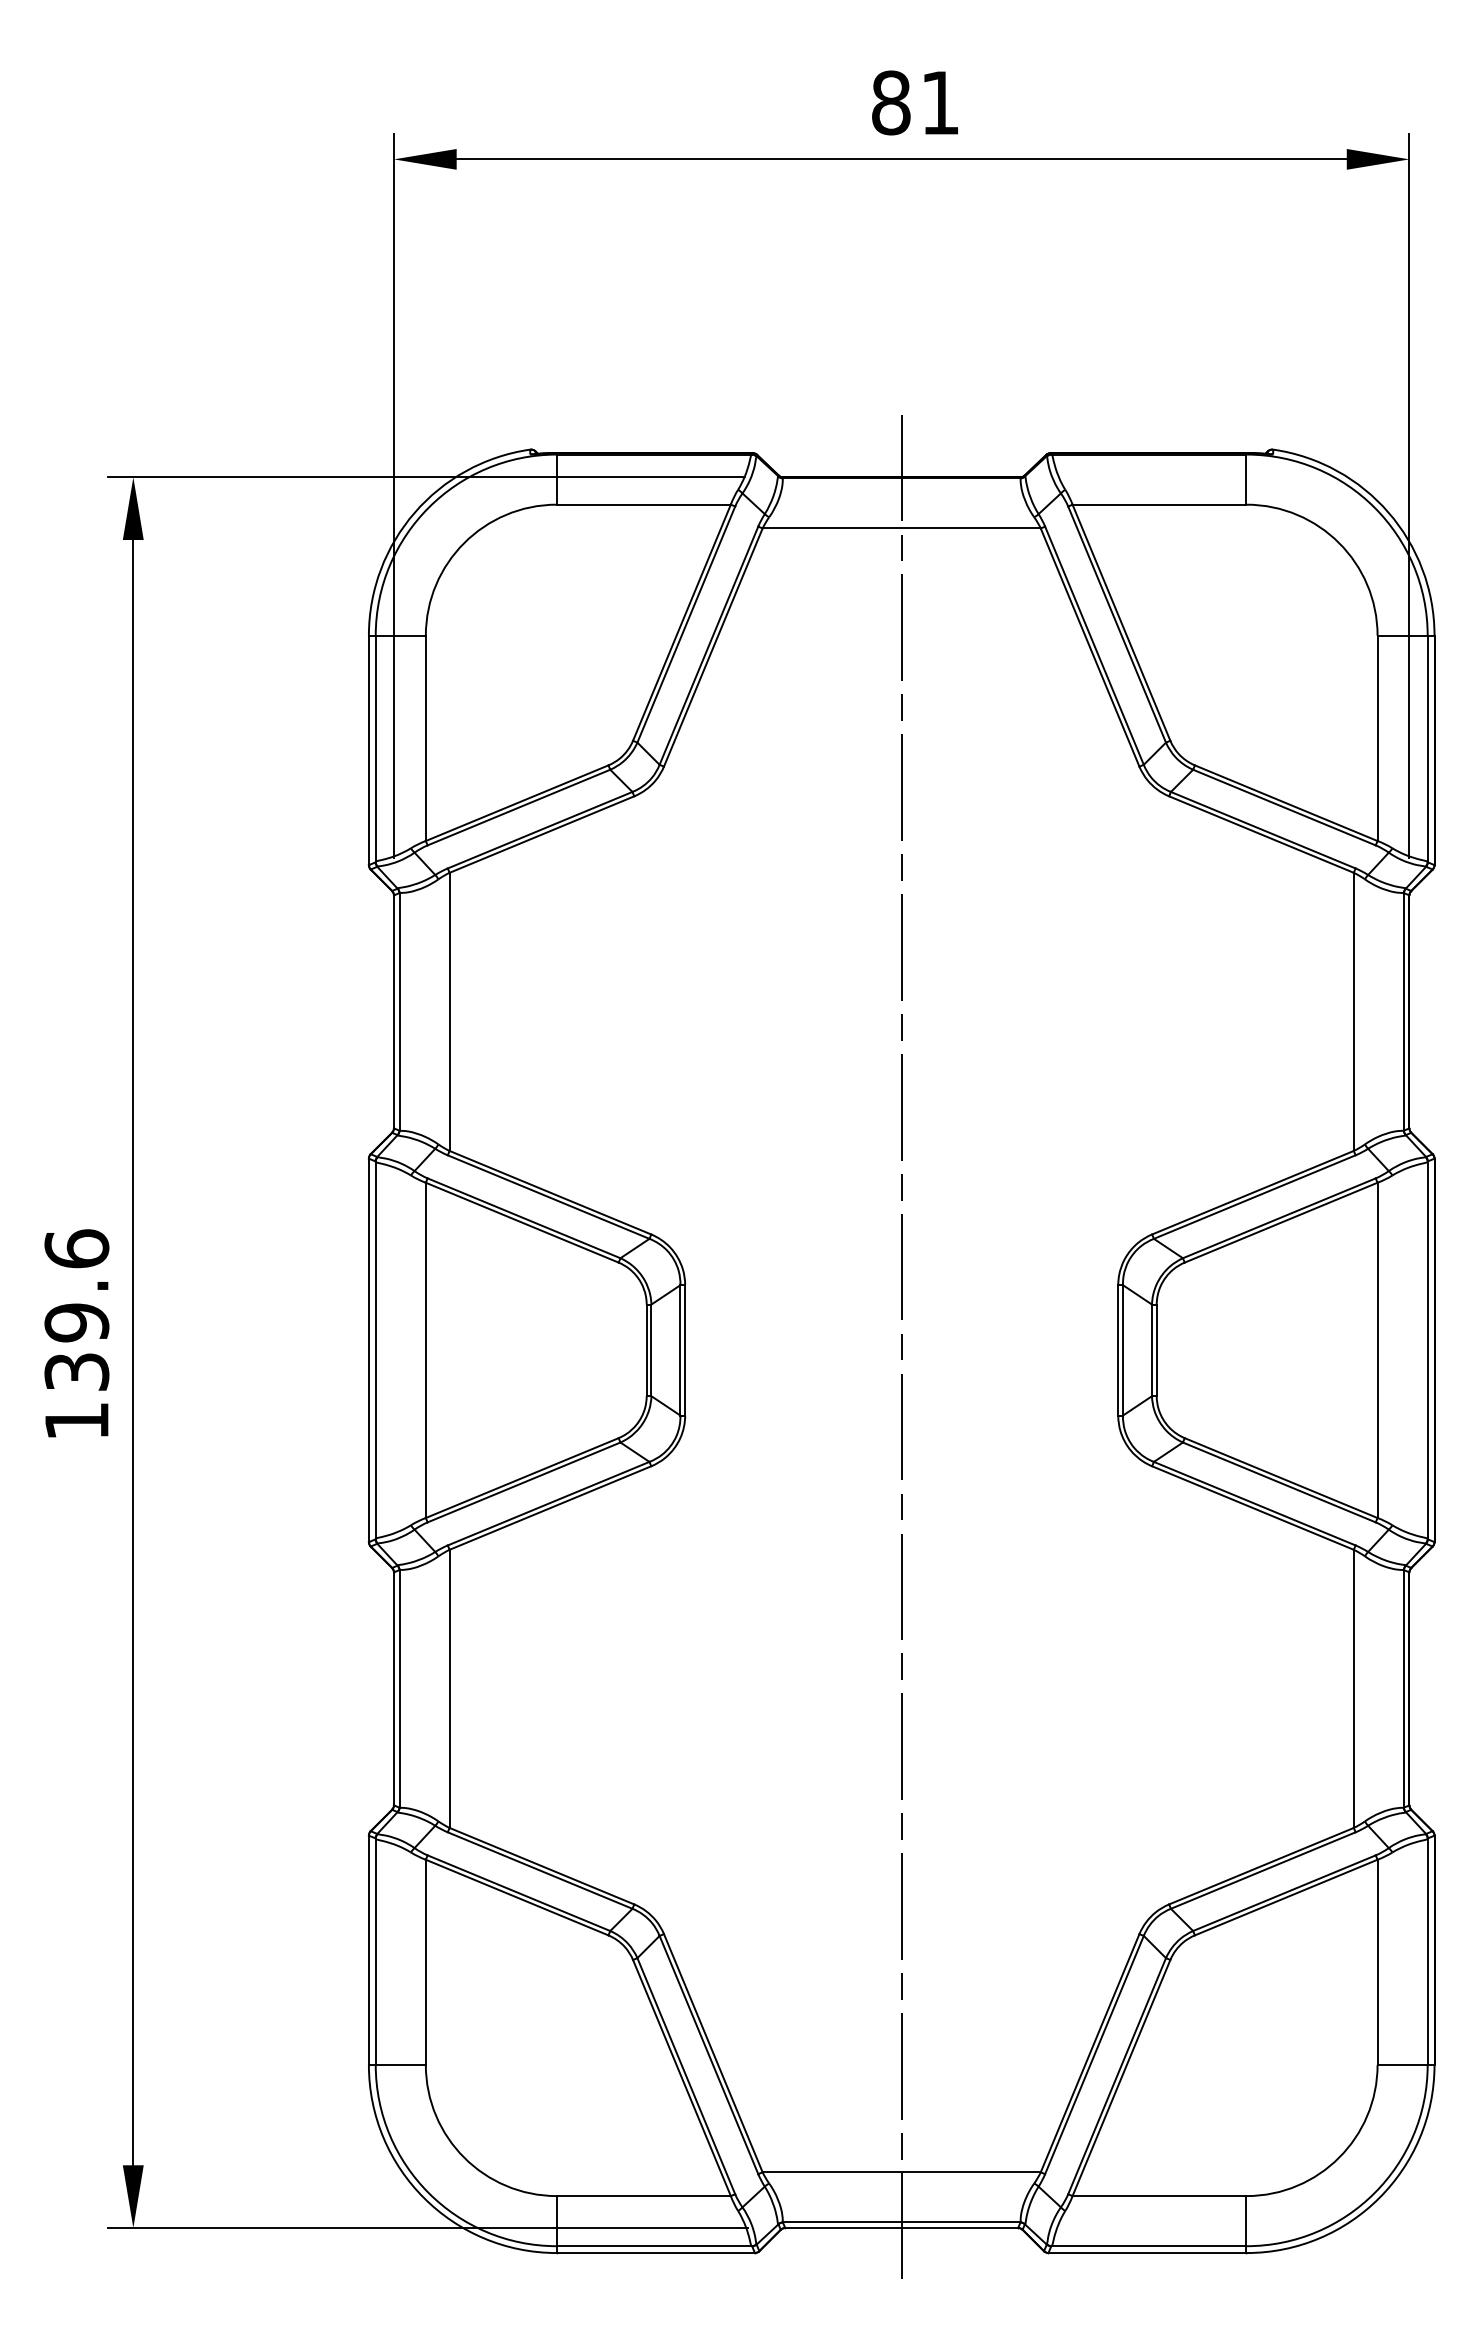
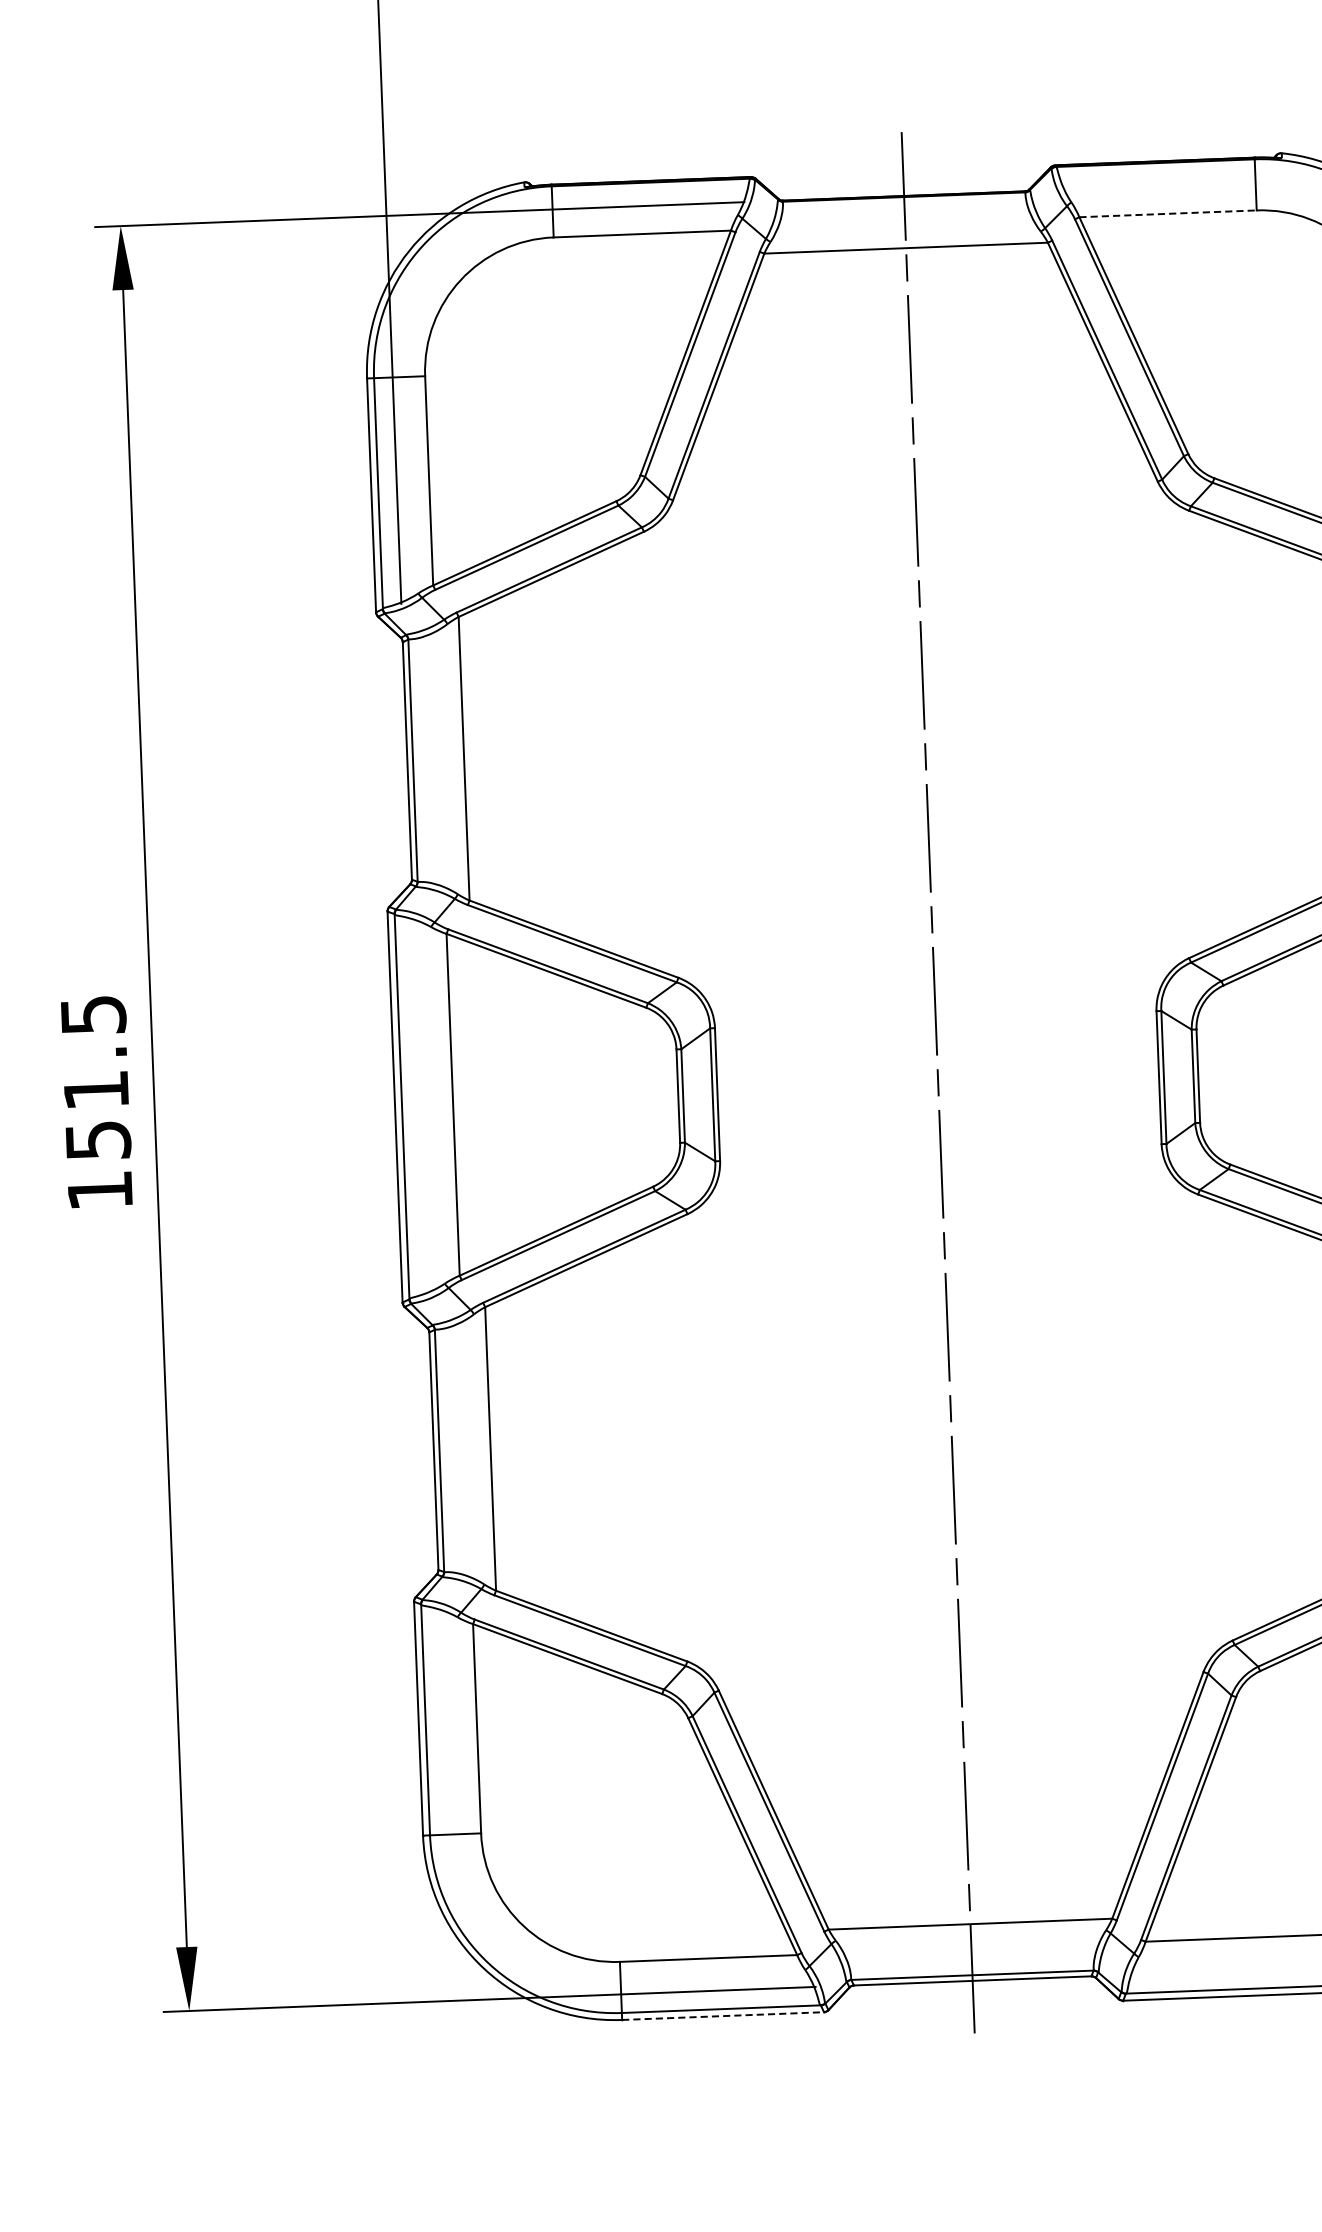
line: (1159, 504) -> (1168, 213), solid -> dashed
text: (76, 1309) -> (95, 1076), 139.6 -> 151.5
line: (655, 2253) -> (722, 2016), solid -> dashed

